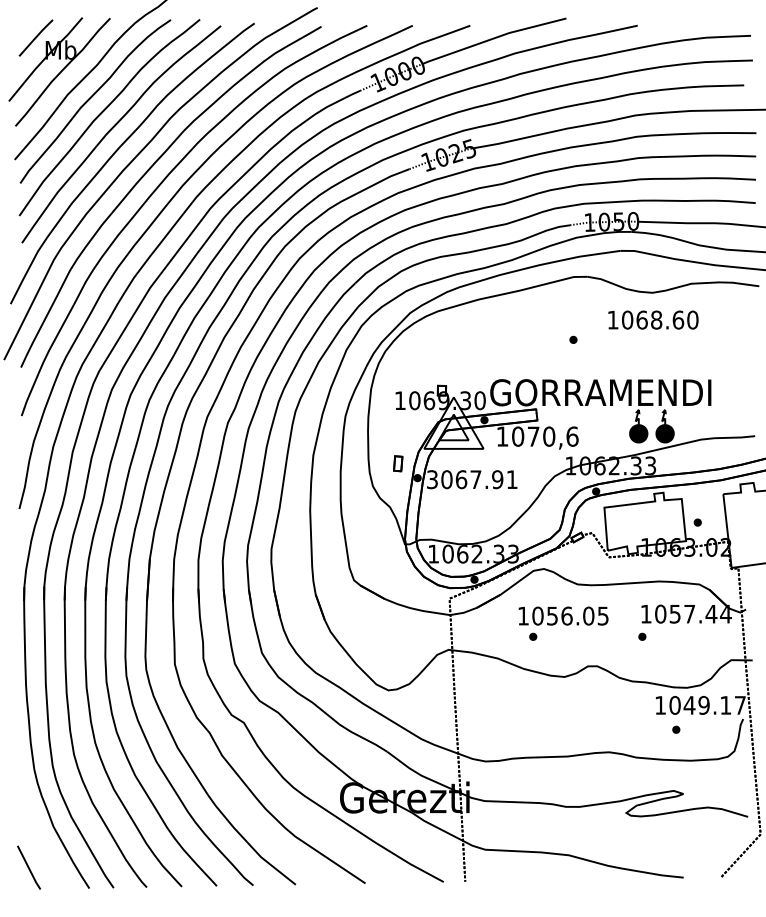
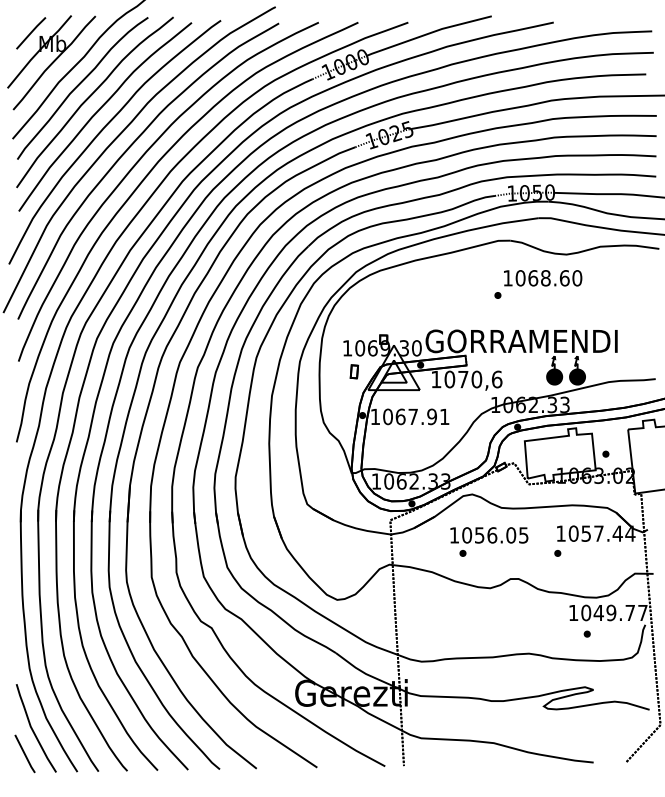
text: (653, 319) -> (543, 277), moved
part: (398, 463) -> (354, 371), moved
text: (432, 479) -> (375, 416), 3067.91 -> 1067.91
text: (725, 705) -> (629, 613), 1049.17 -> 1049.77
curve: (38, 839) -> (33, 729), added

